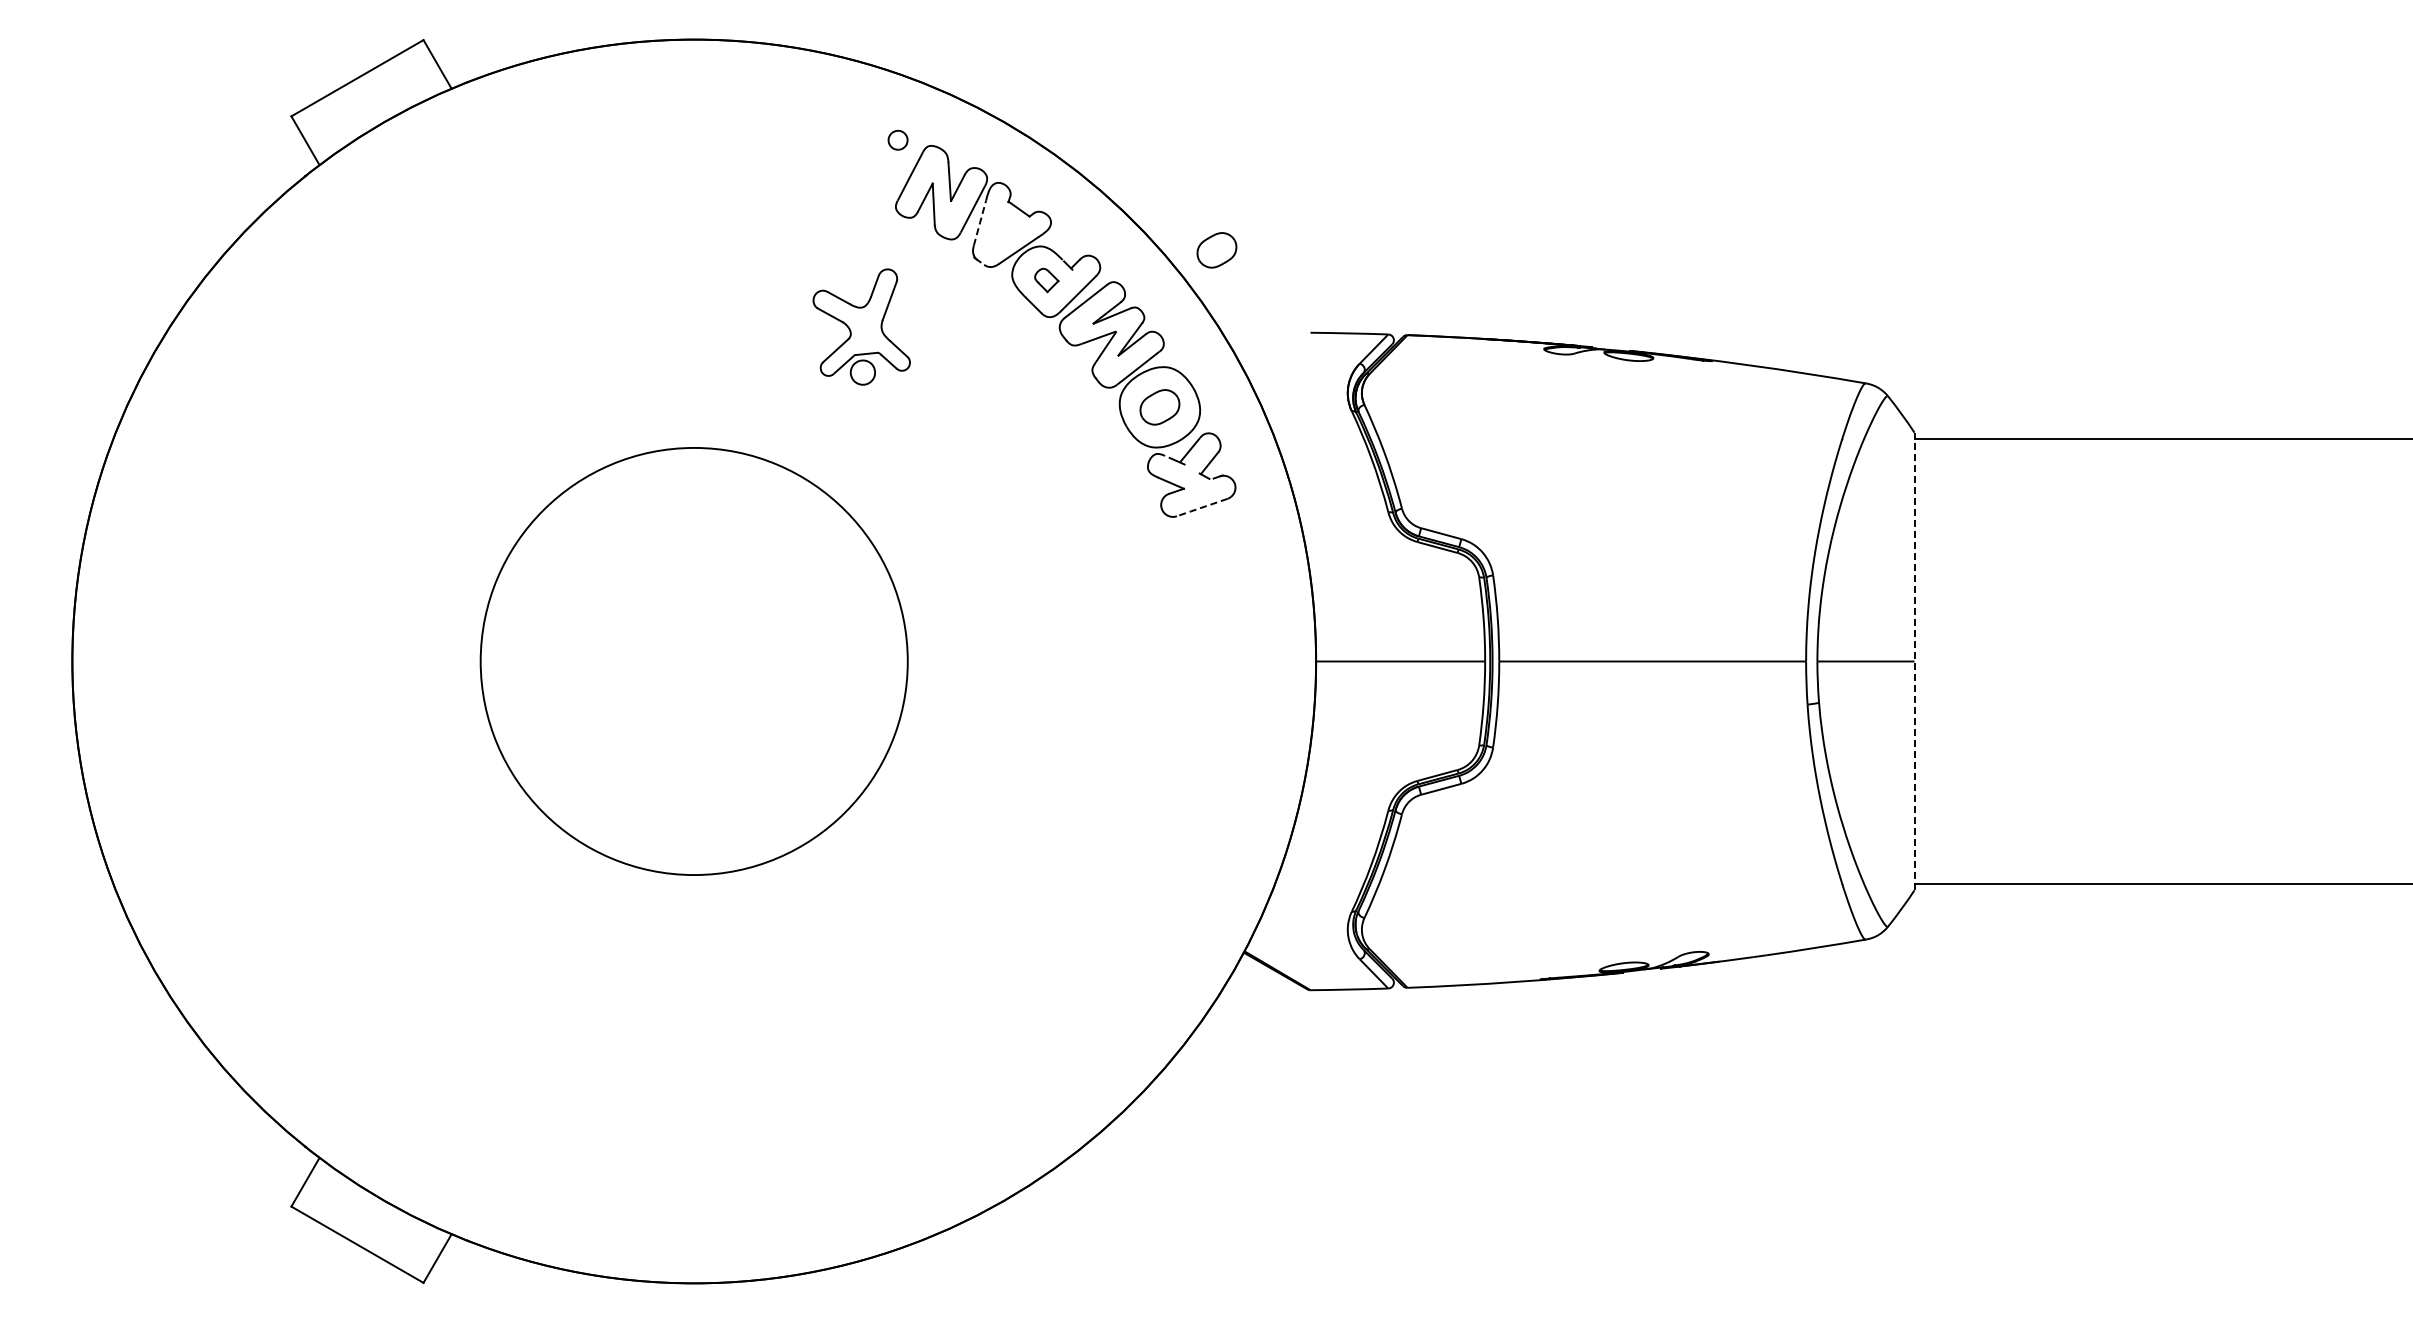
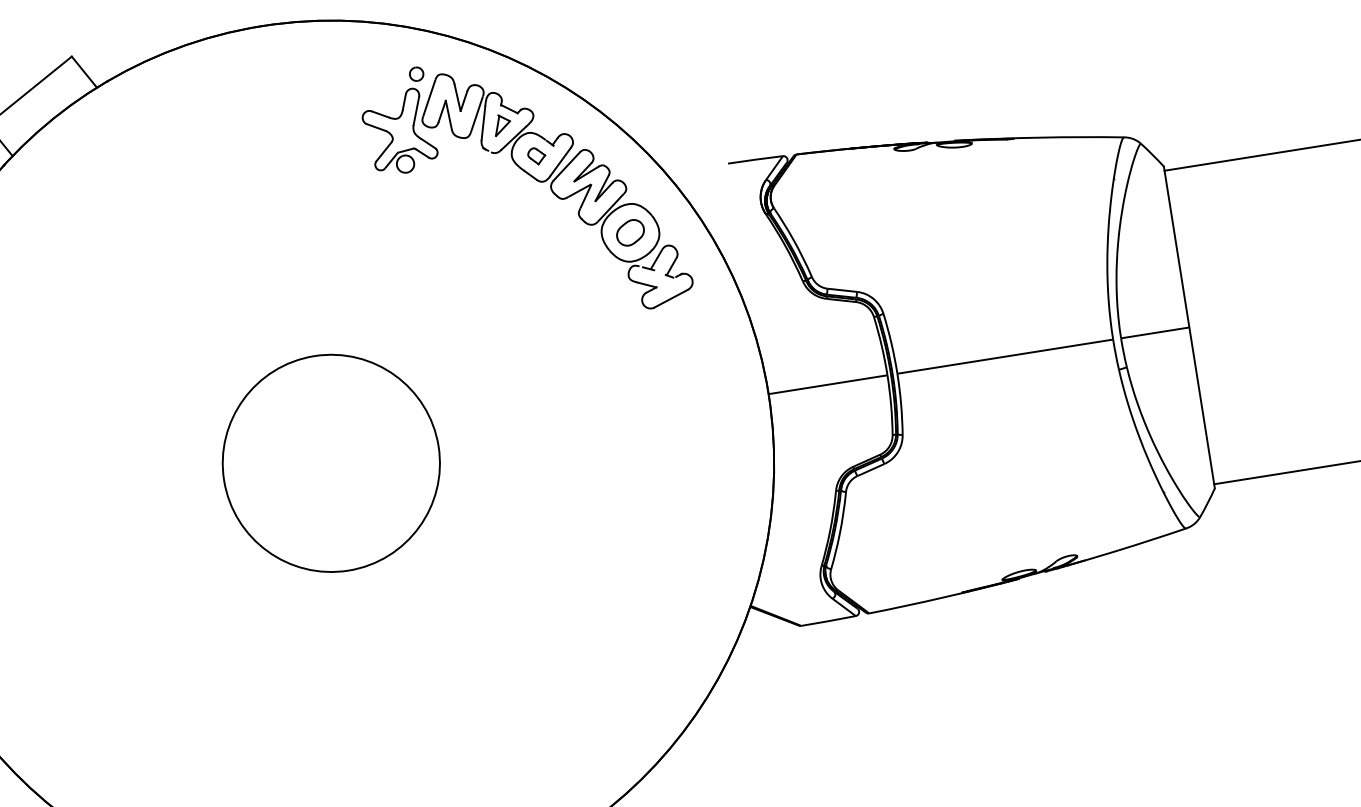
line: (980, 222) -> (483, 122), dashed -> solid
part: (1005, 229) -> (502, 124), added
part: (1216, 250) -> (652, 116), removed
part: (861, 326) -> (399, 131), moved
line: (1202, 507) -> (671, 298), dashed -> solid
circle: (693, 661) -> (330, 463), size x0.71
line: (1914, 661) -> (1189, 327), dashed -> solid

